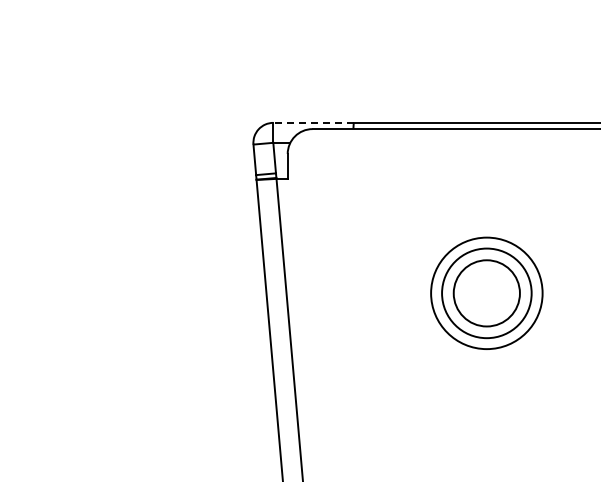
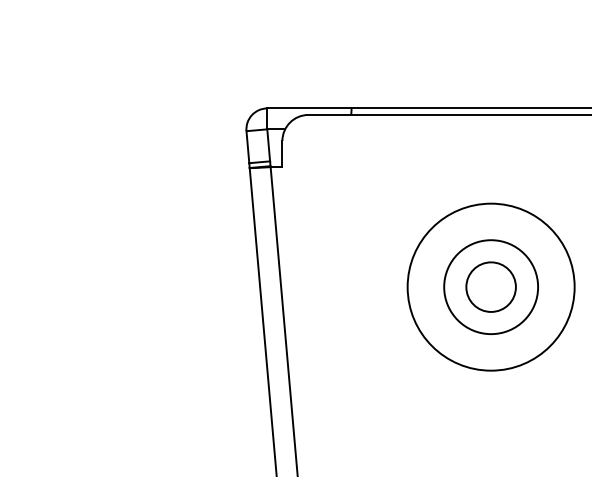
line: (313, 122) -> (309, 108), dashed -> solid
circle: (486, 293) -> (490, 287), size x0.71
circle: (486, 293) -> (490, 287), size x1.43

